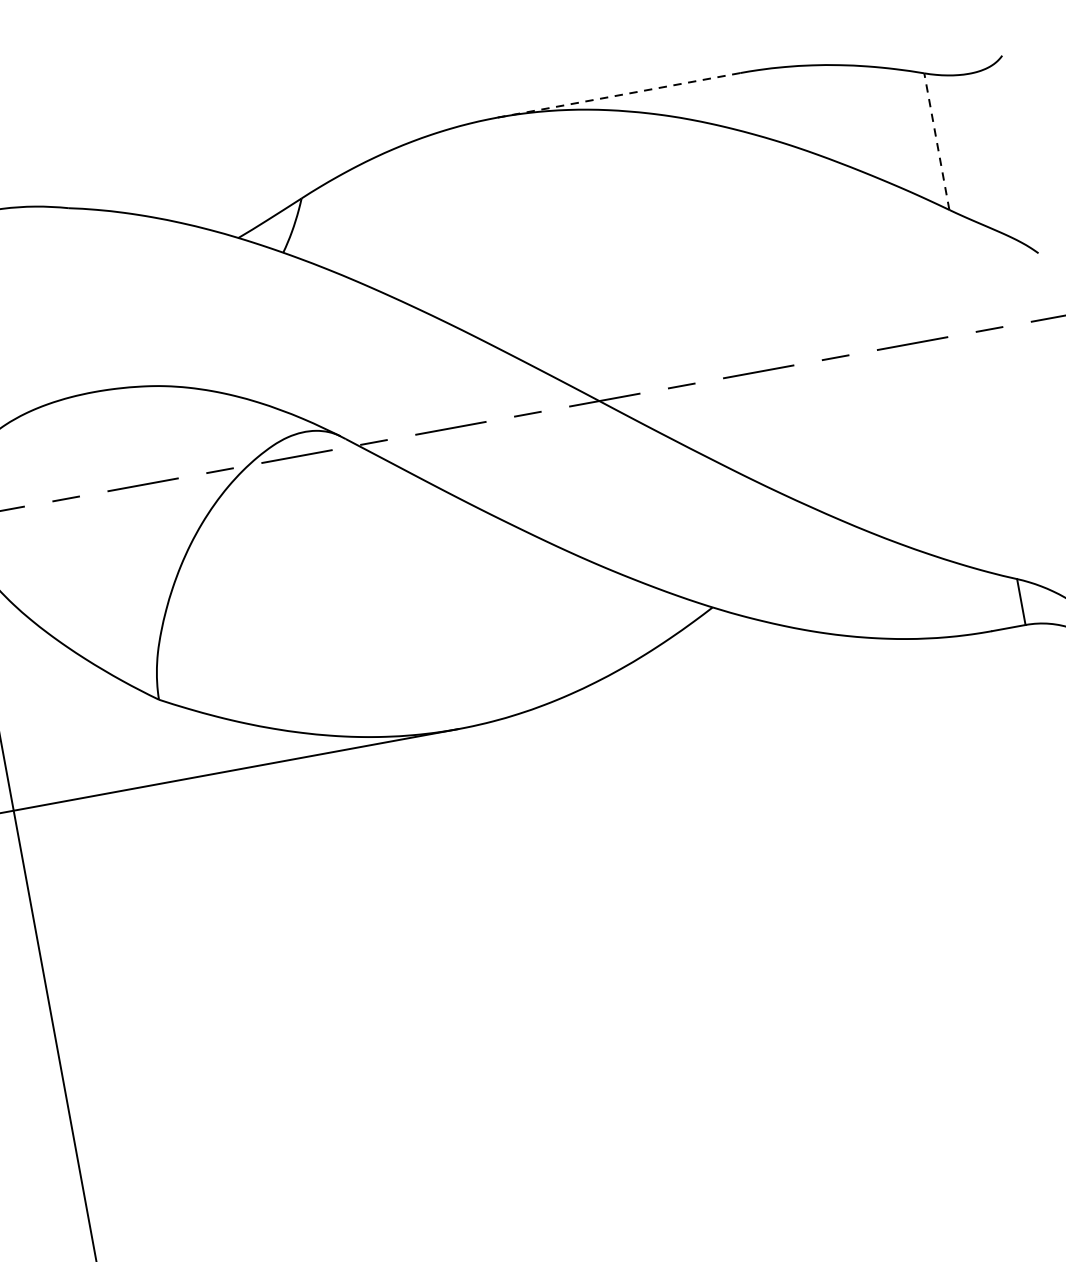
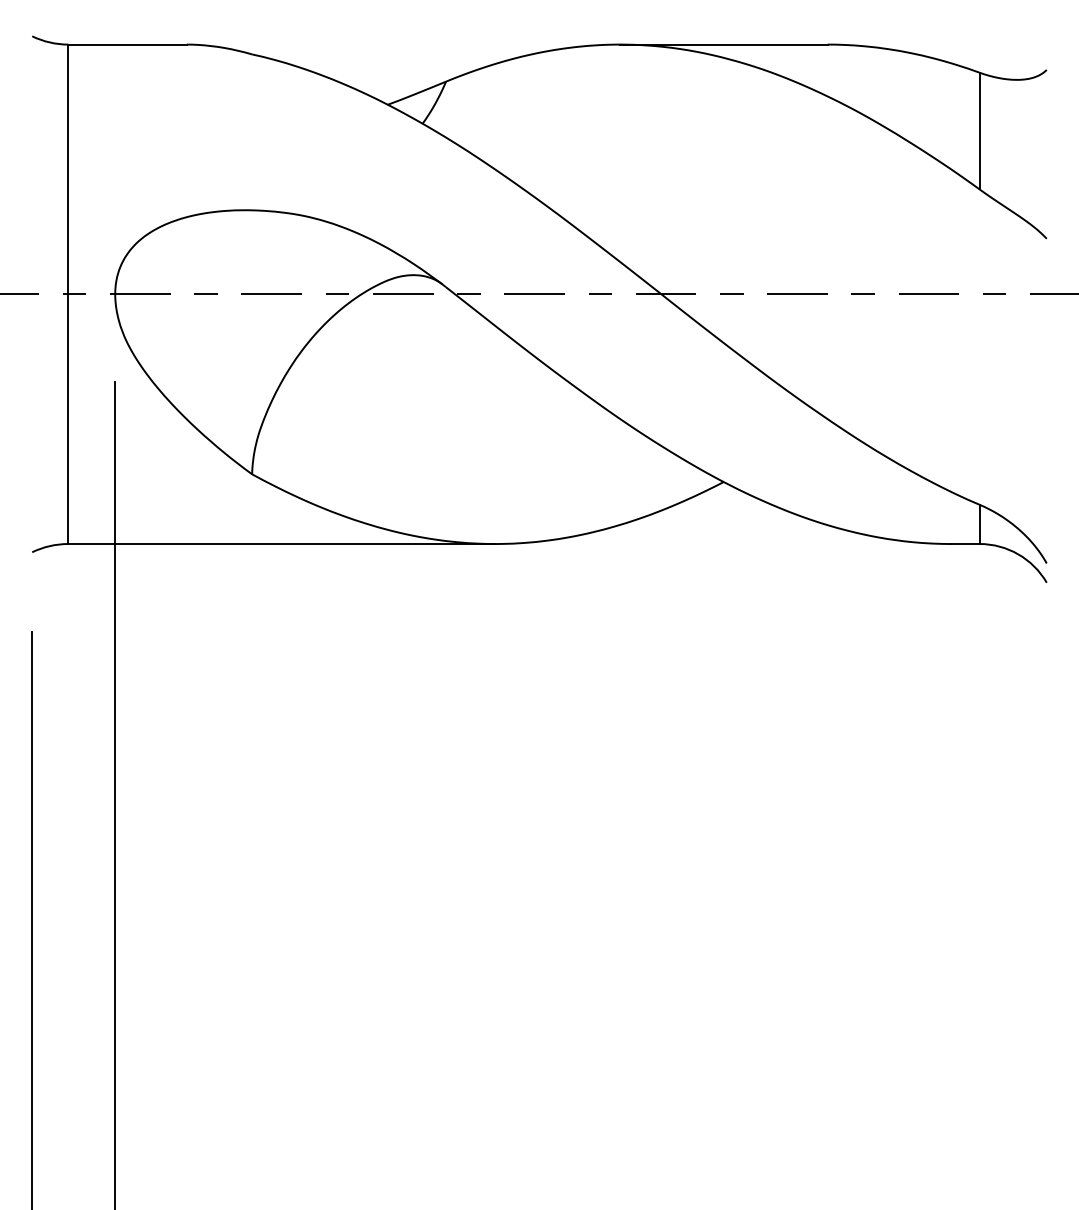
line: (619, 95) -> (724, 44), dashed -> solid
line: (936, 141) -> (979, 130), dashed -> solid

